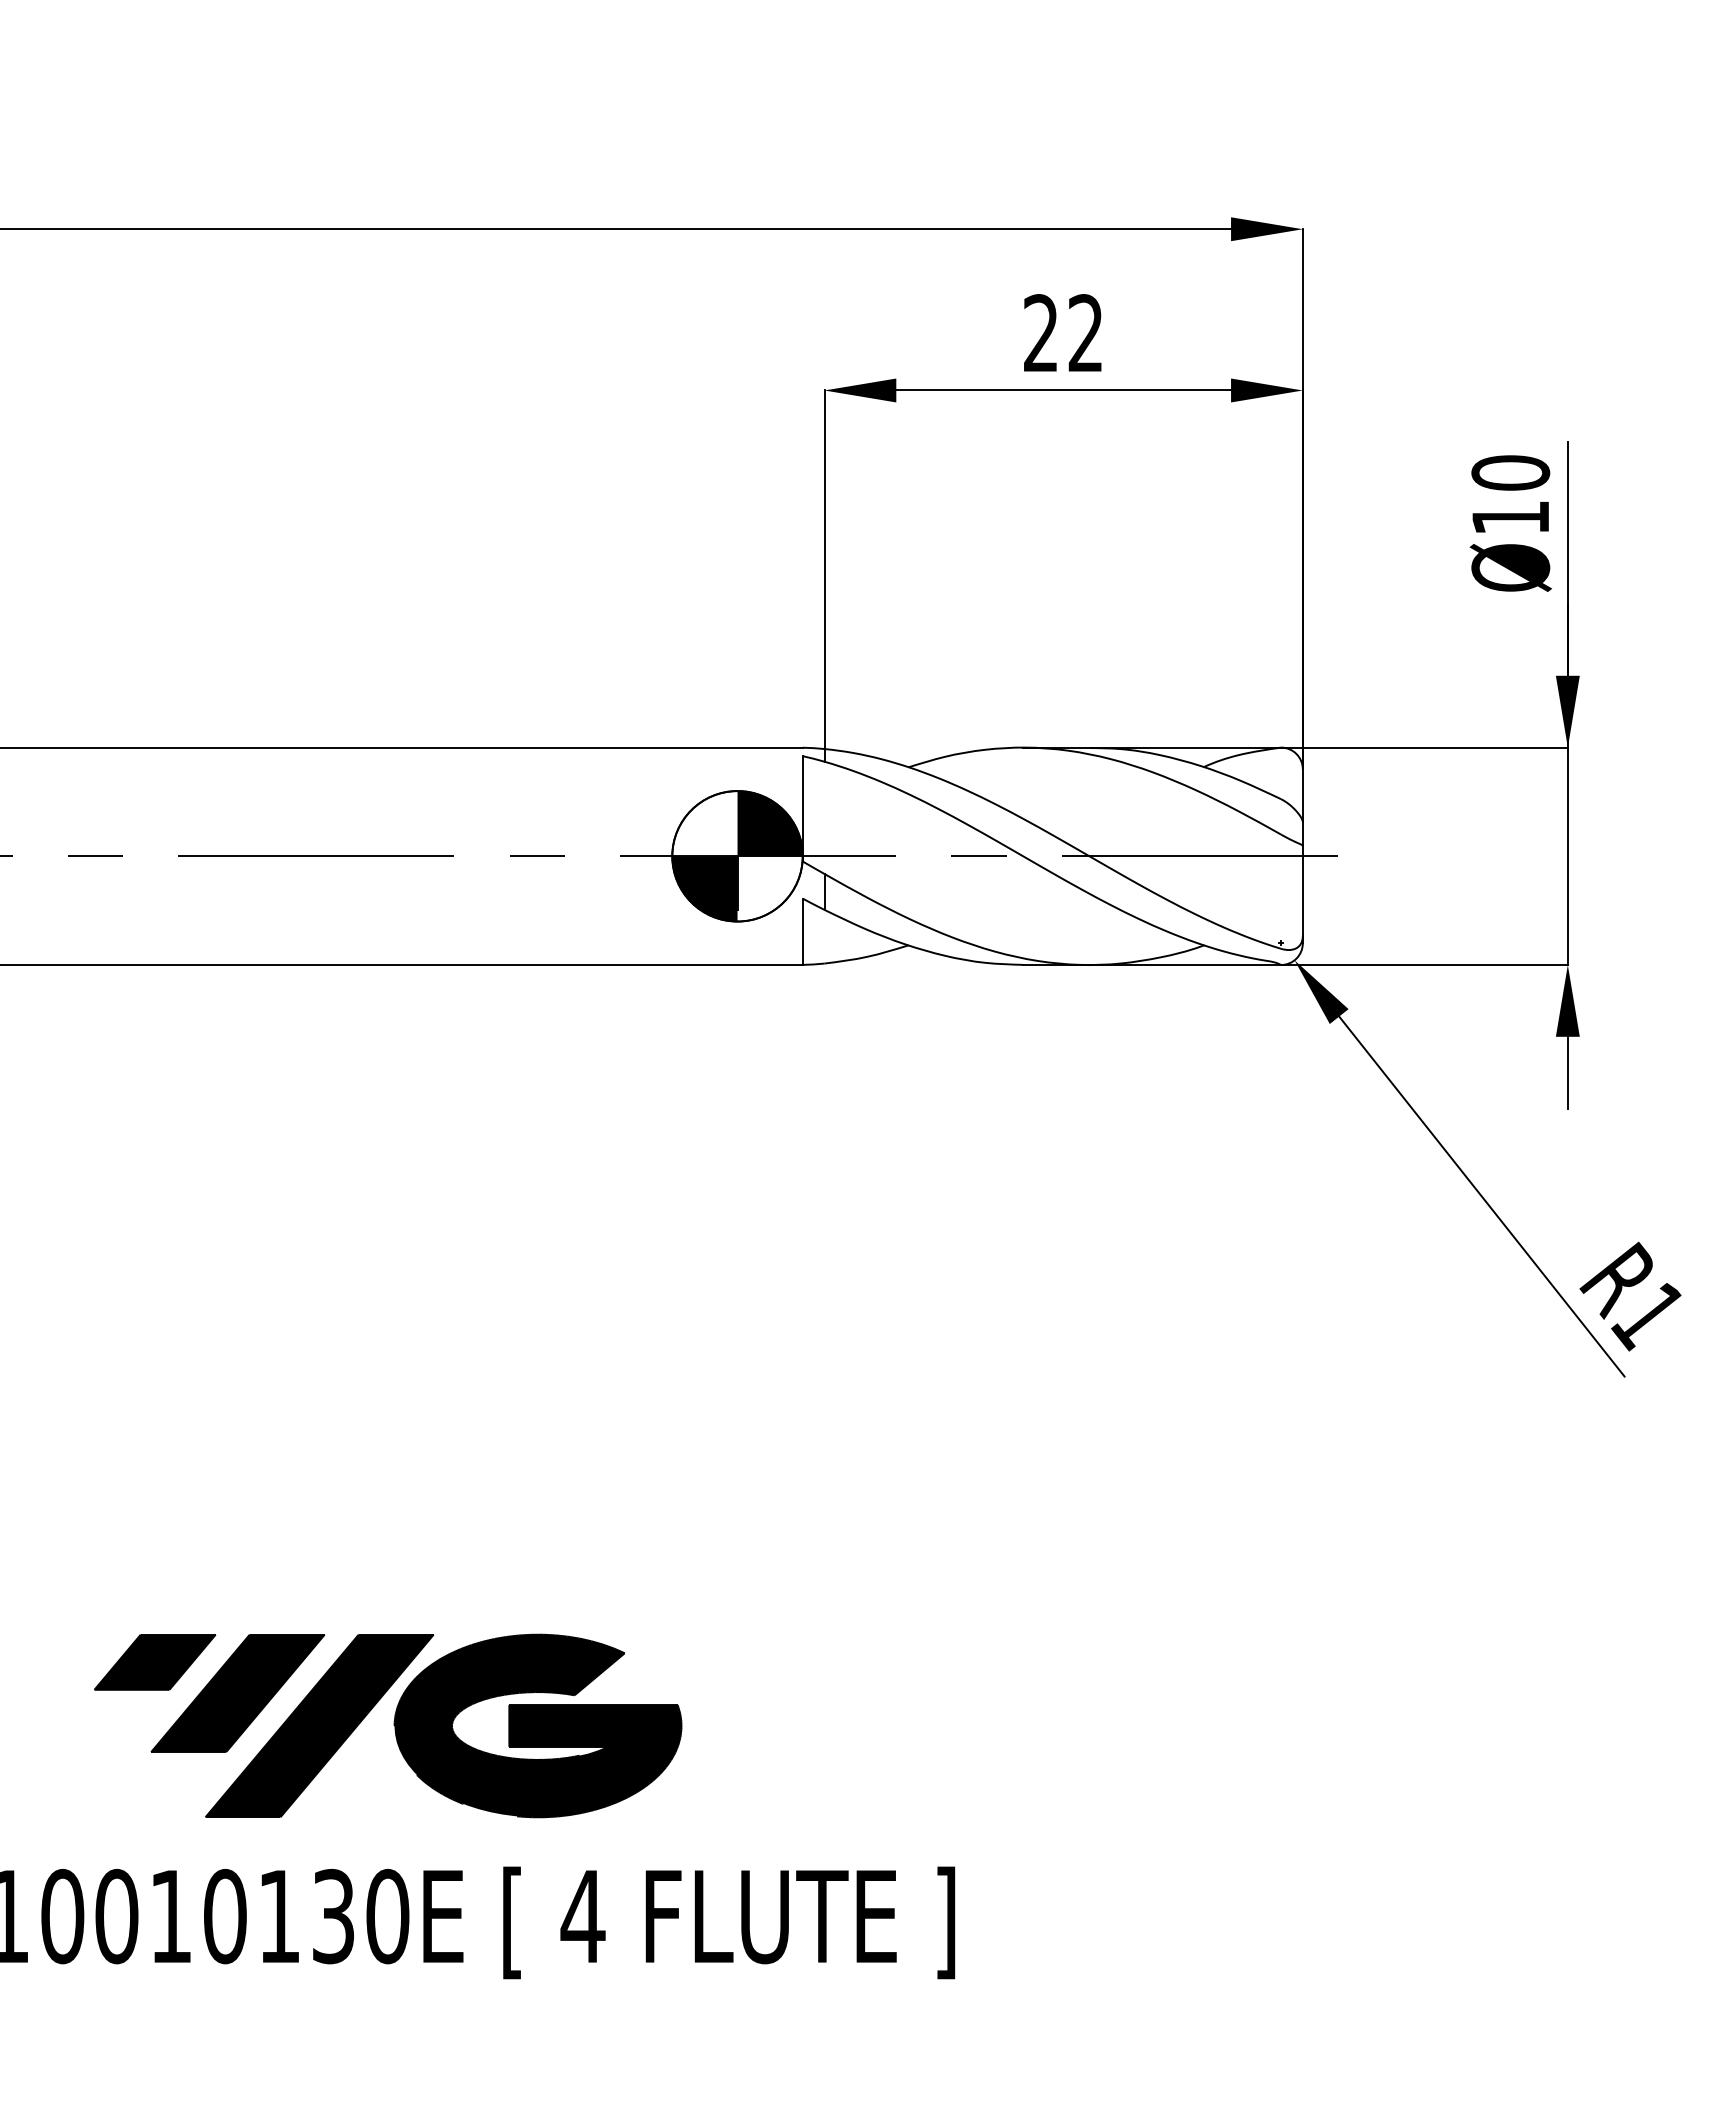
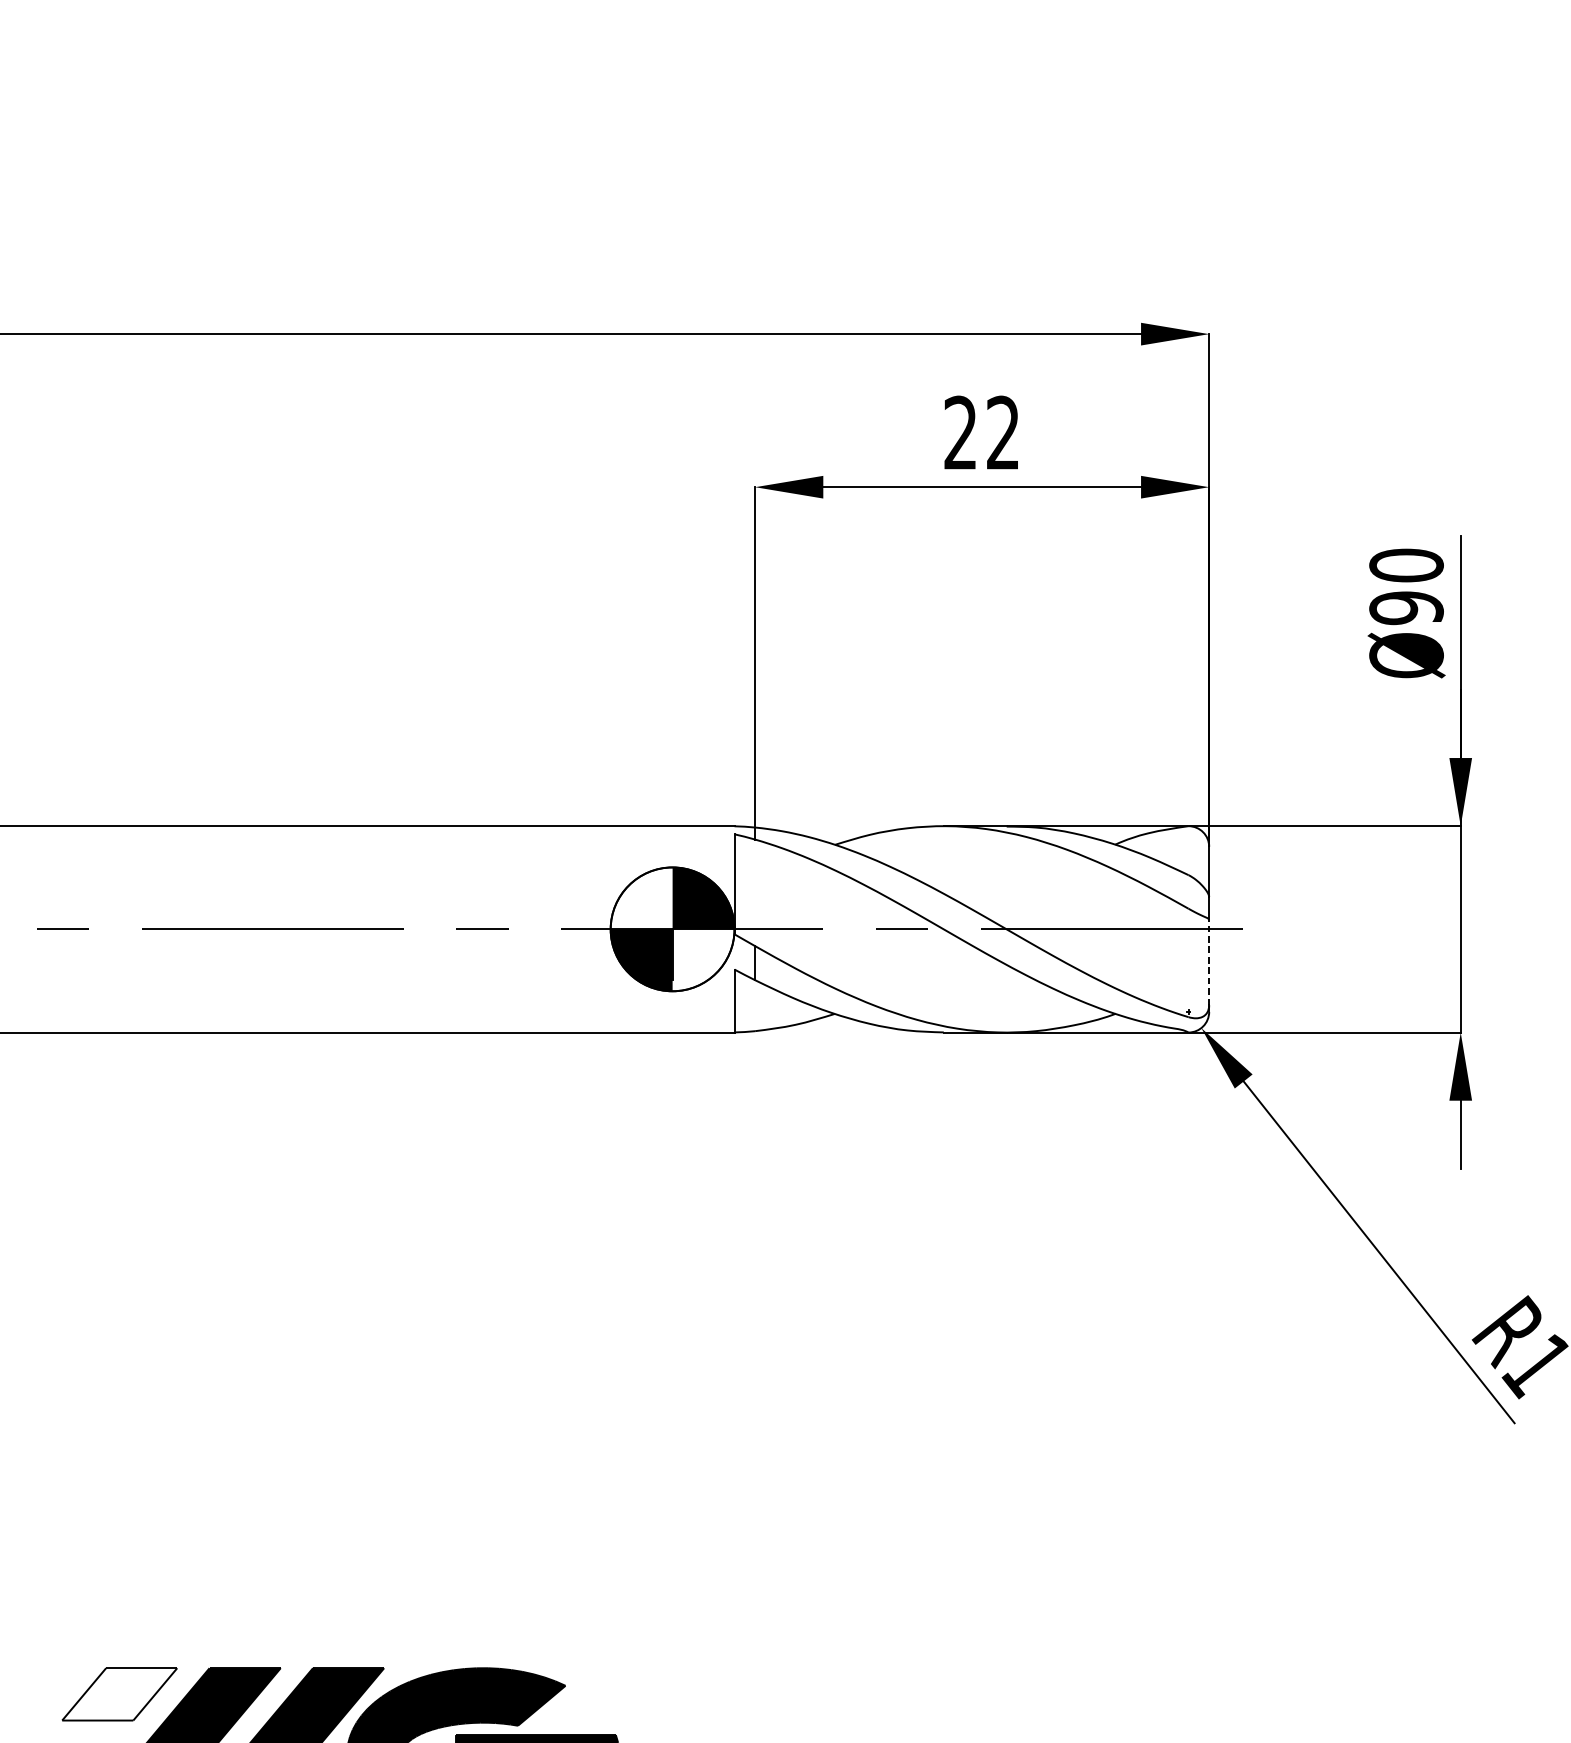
text: (1510, 517) -> (1406, 607), Ø10 -> Ø90
line: (1302, 890) -> (1208, 961), solid -> dashed
fill: (154, 1661) -> (119, 1693), removed

